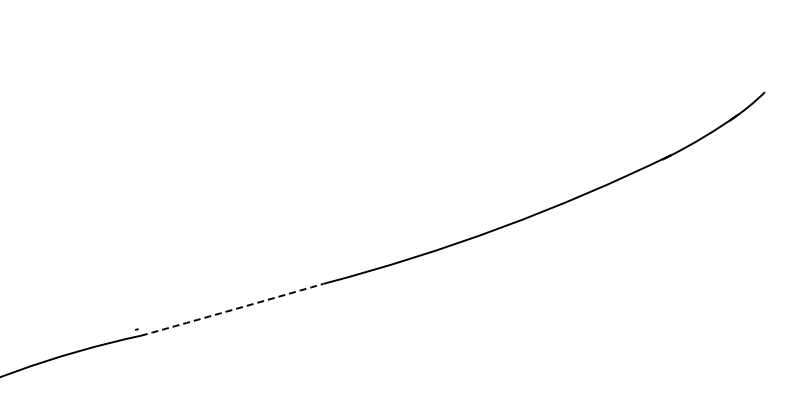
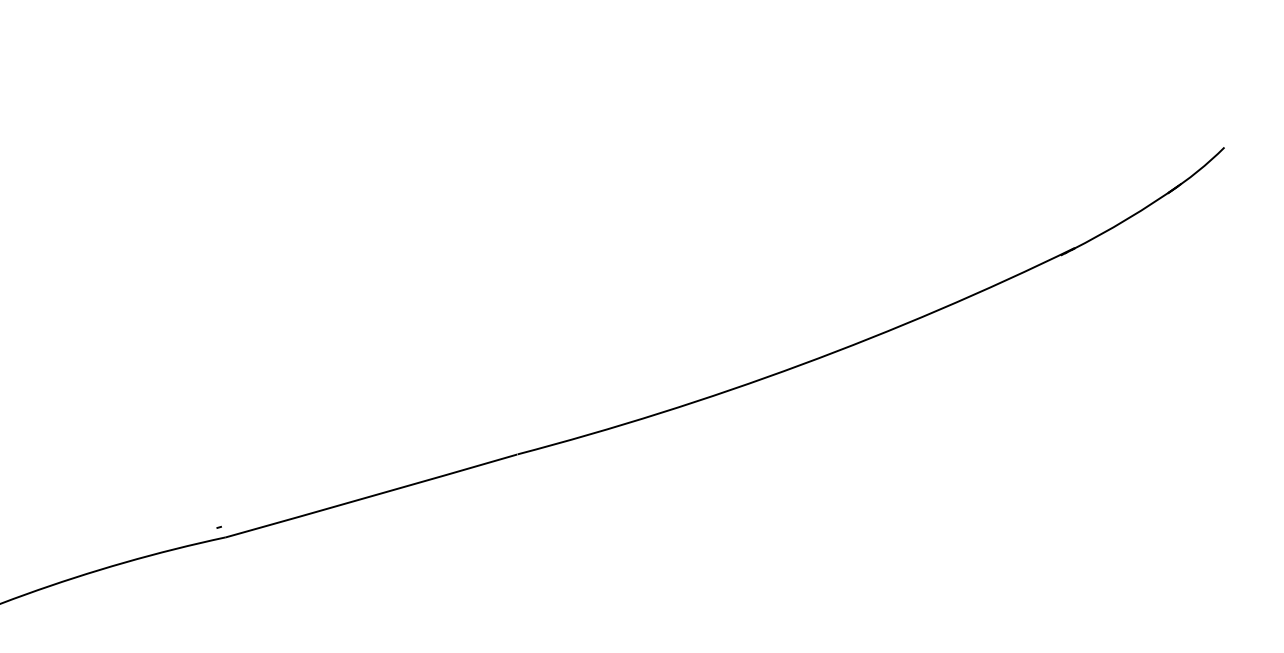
arc: (232, 310) -> (372, 496), dashed -> solid

